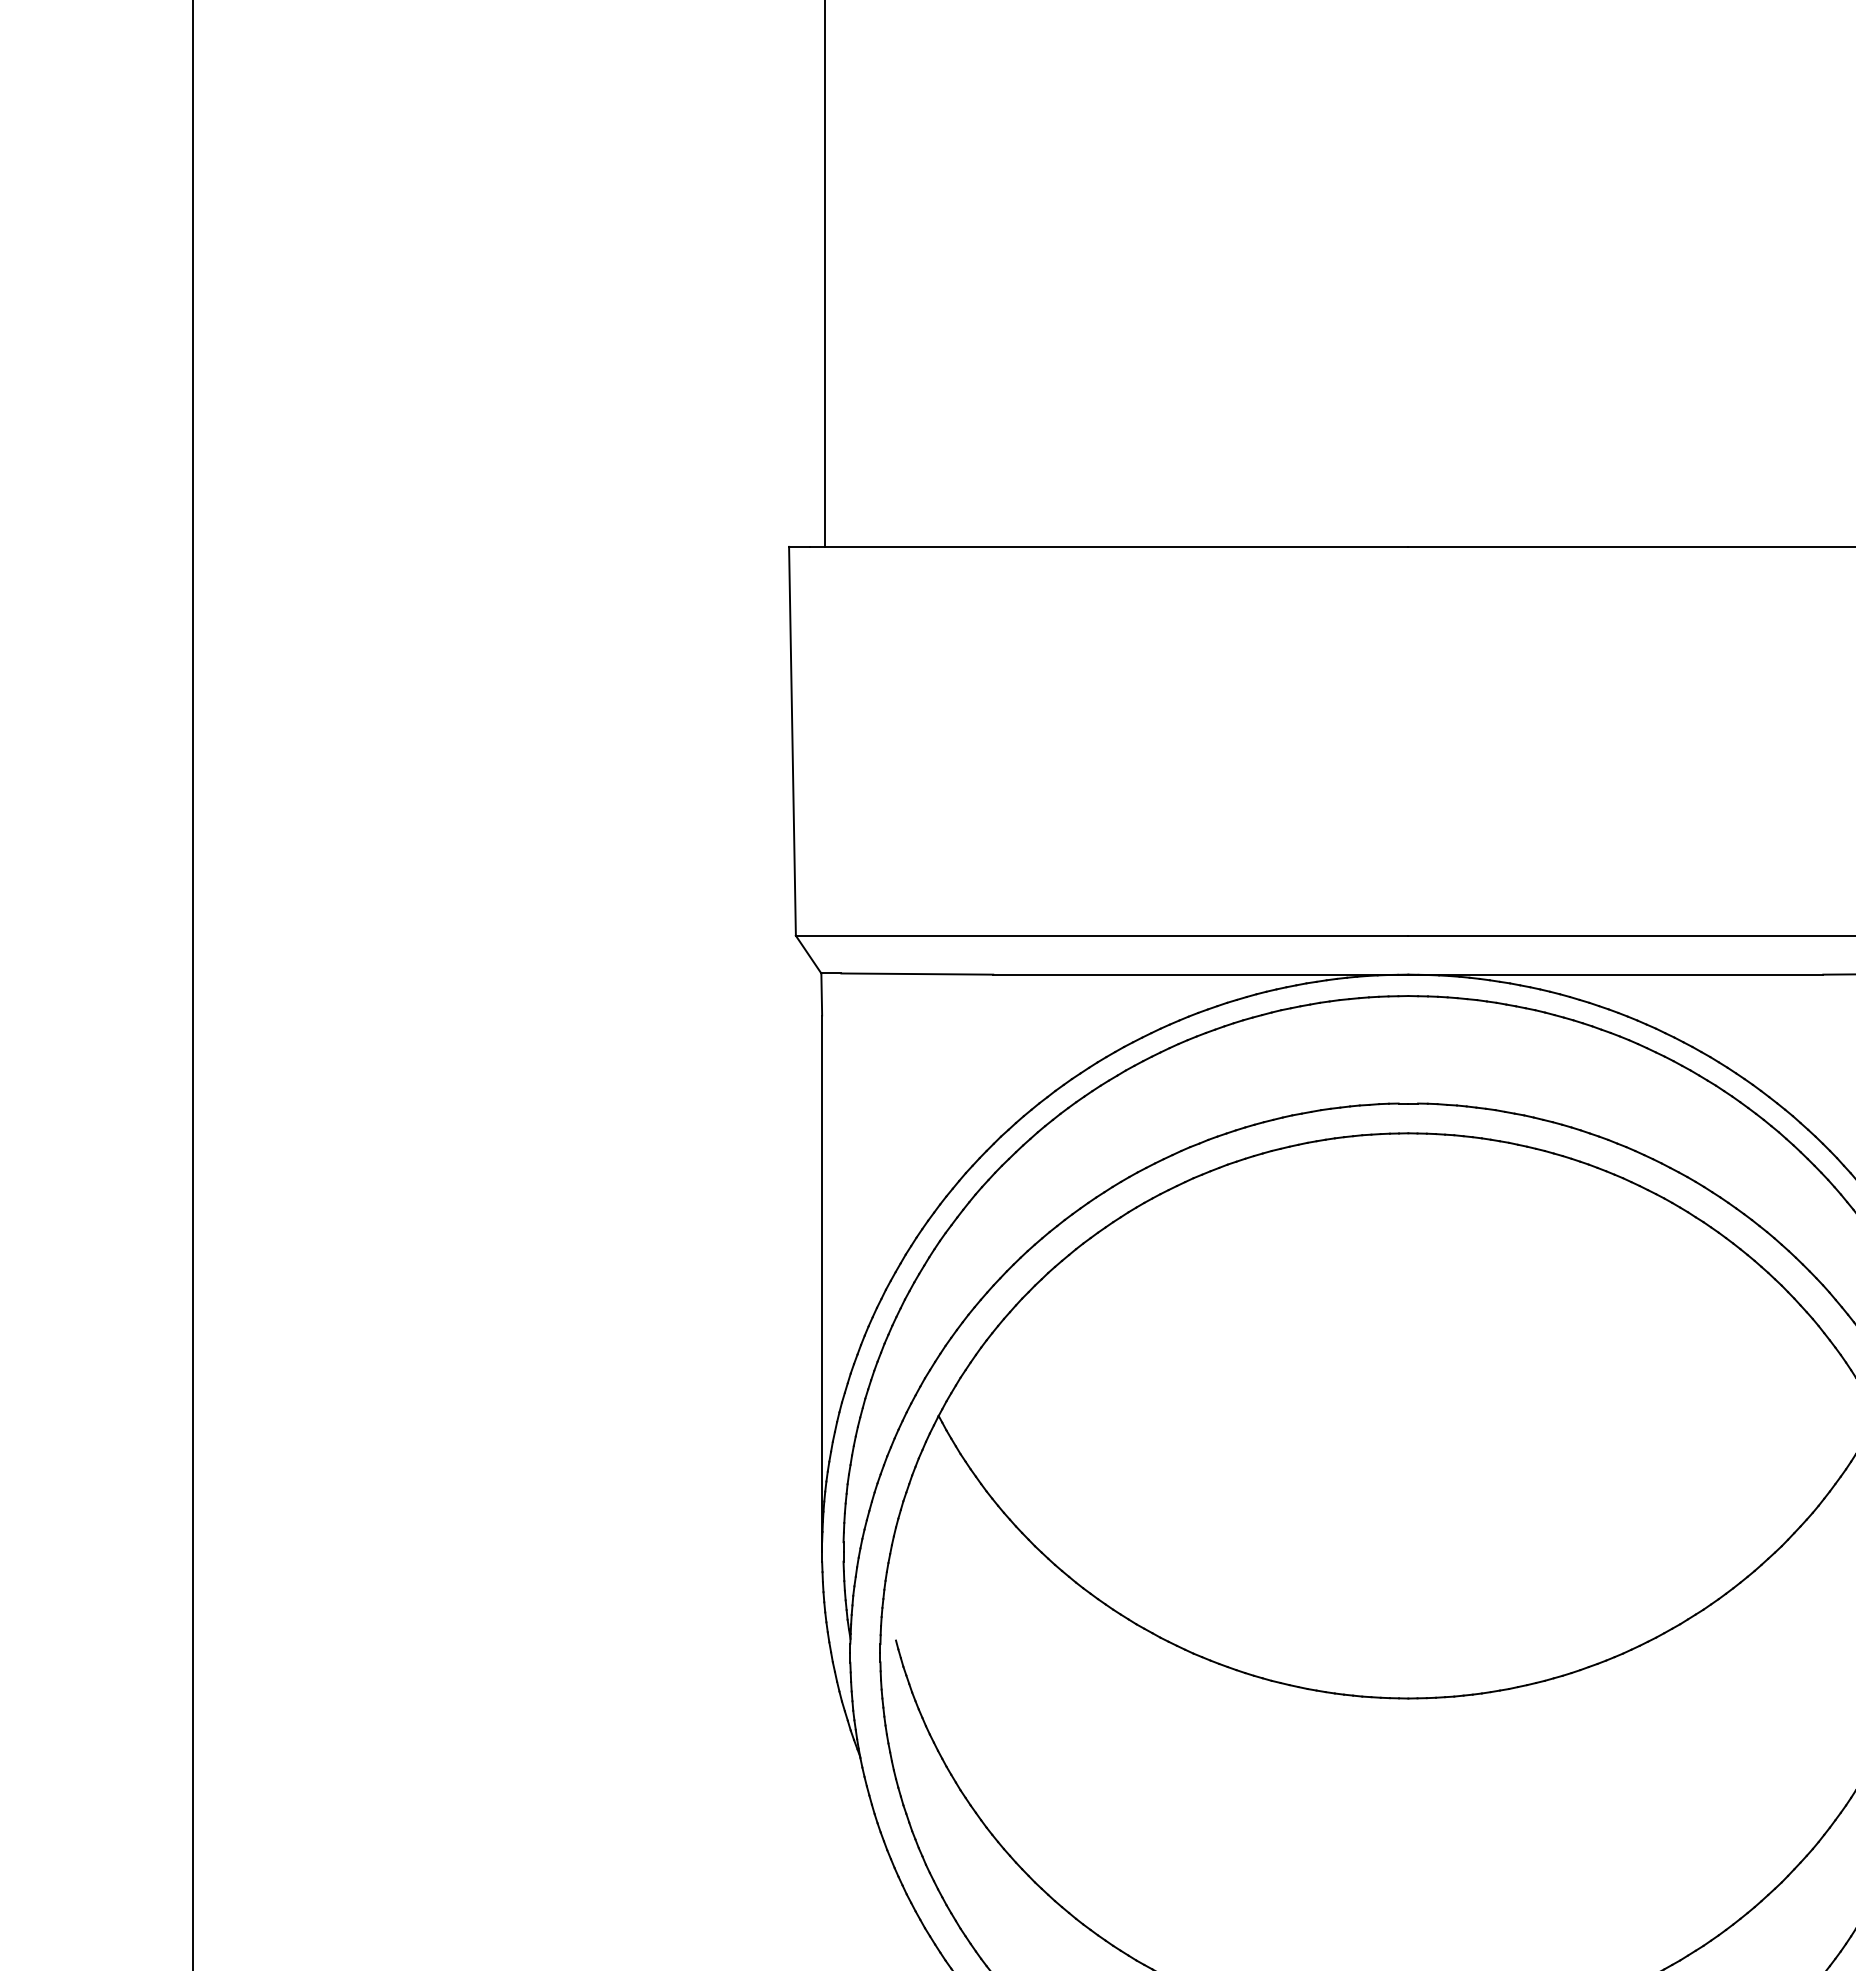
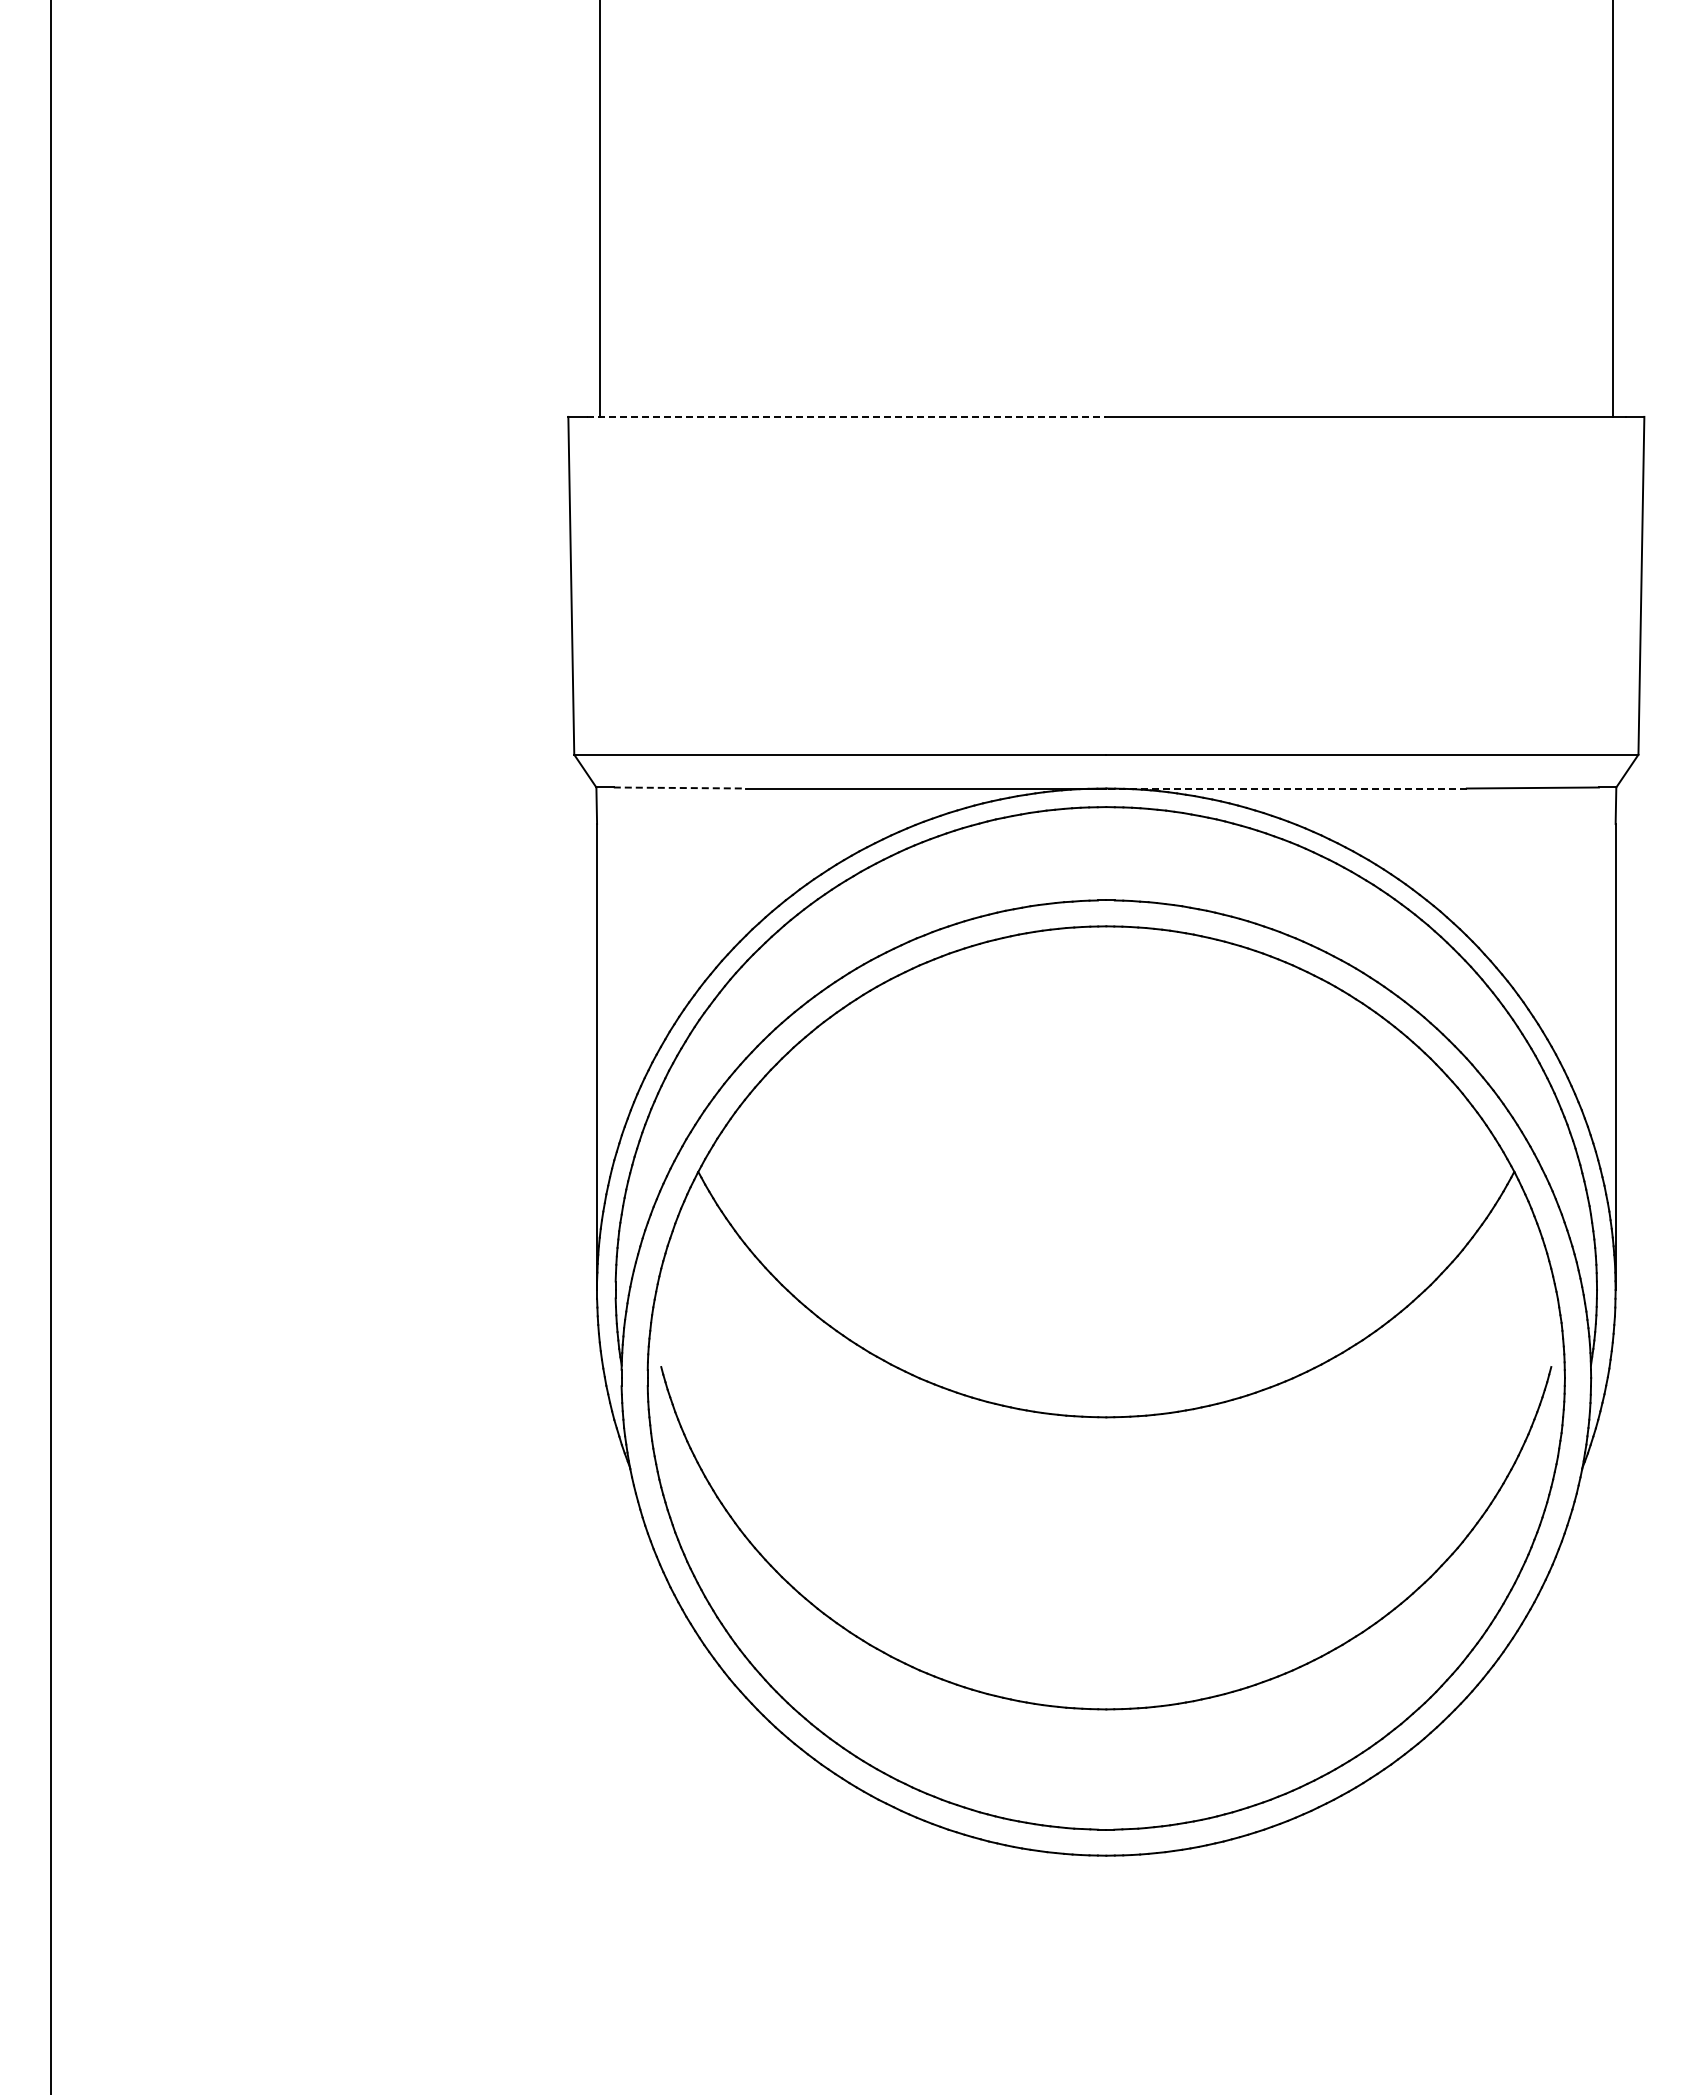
line: (1109, 546) -> (846, 416), solid -> dashed
line: (917, 974) -> (679, 788), solid -> dashed
line: (1615, 974) -> (1286, 788), solid -> dashed

